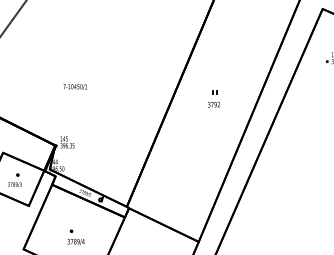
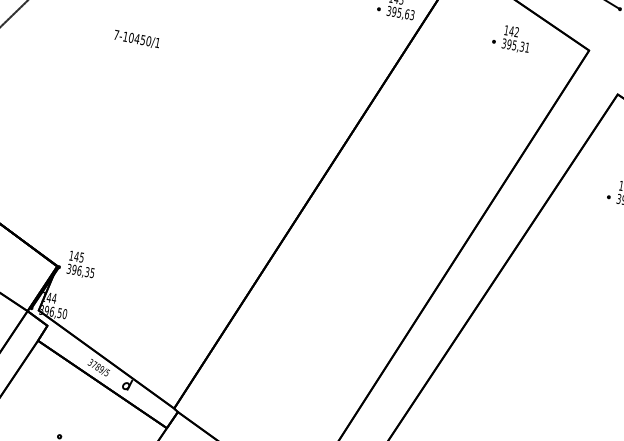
text: (74, 86) -> (135, 38), moved
part: (213, 98) -> (377, 229), removed

